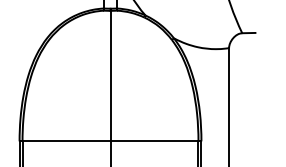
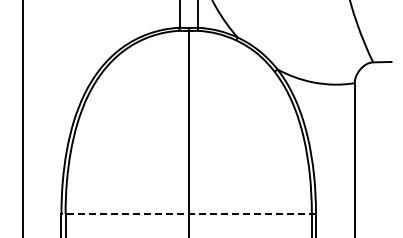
line: (110, 141) -> (188, 213), solid -> dashed

